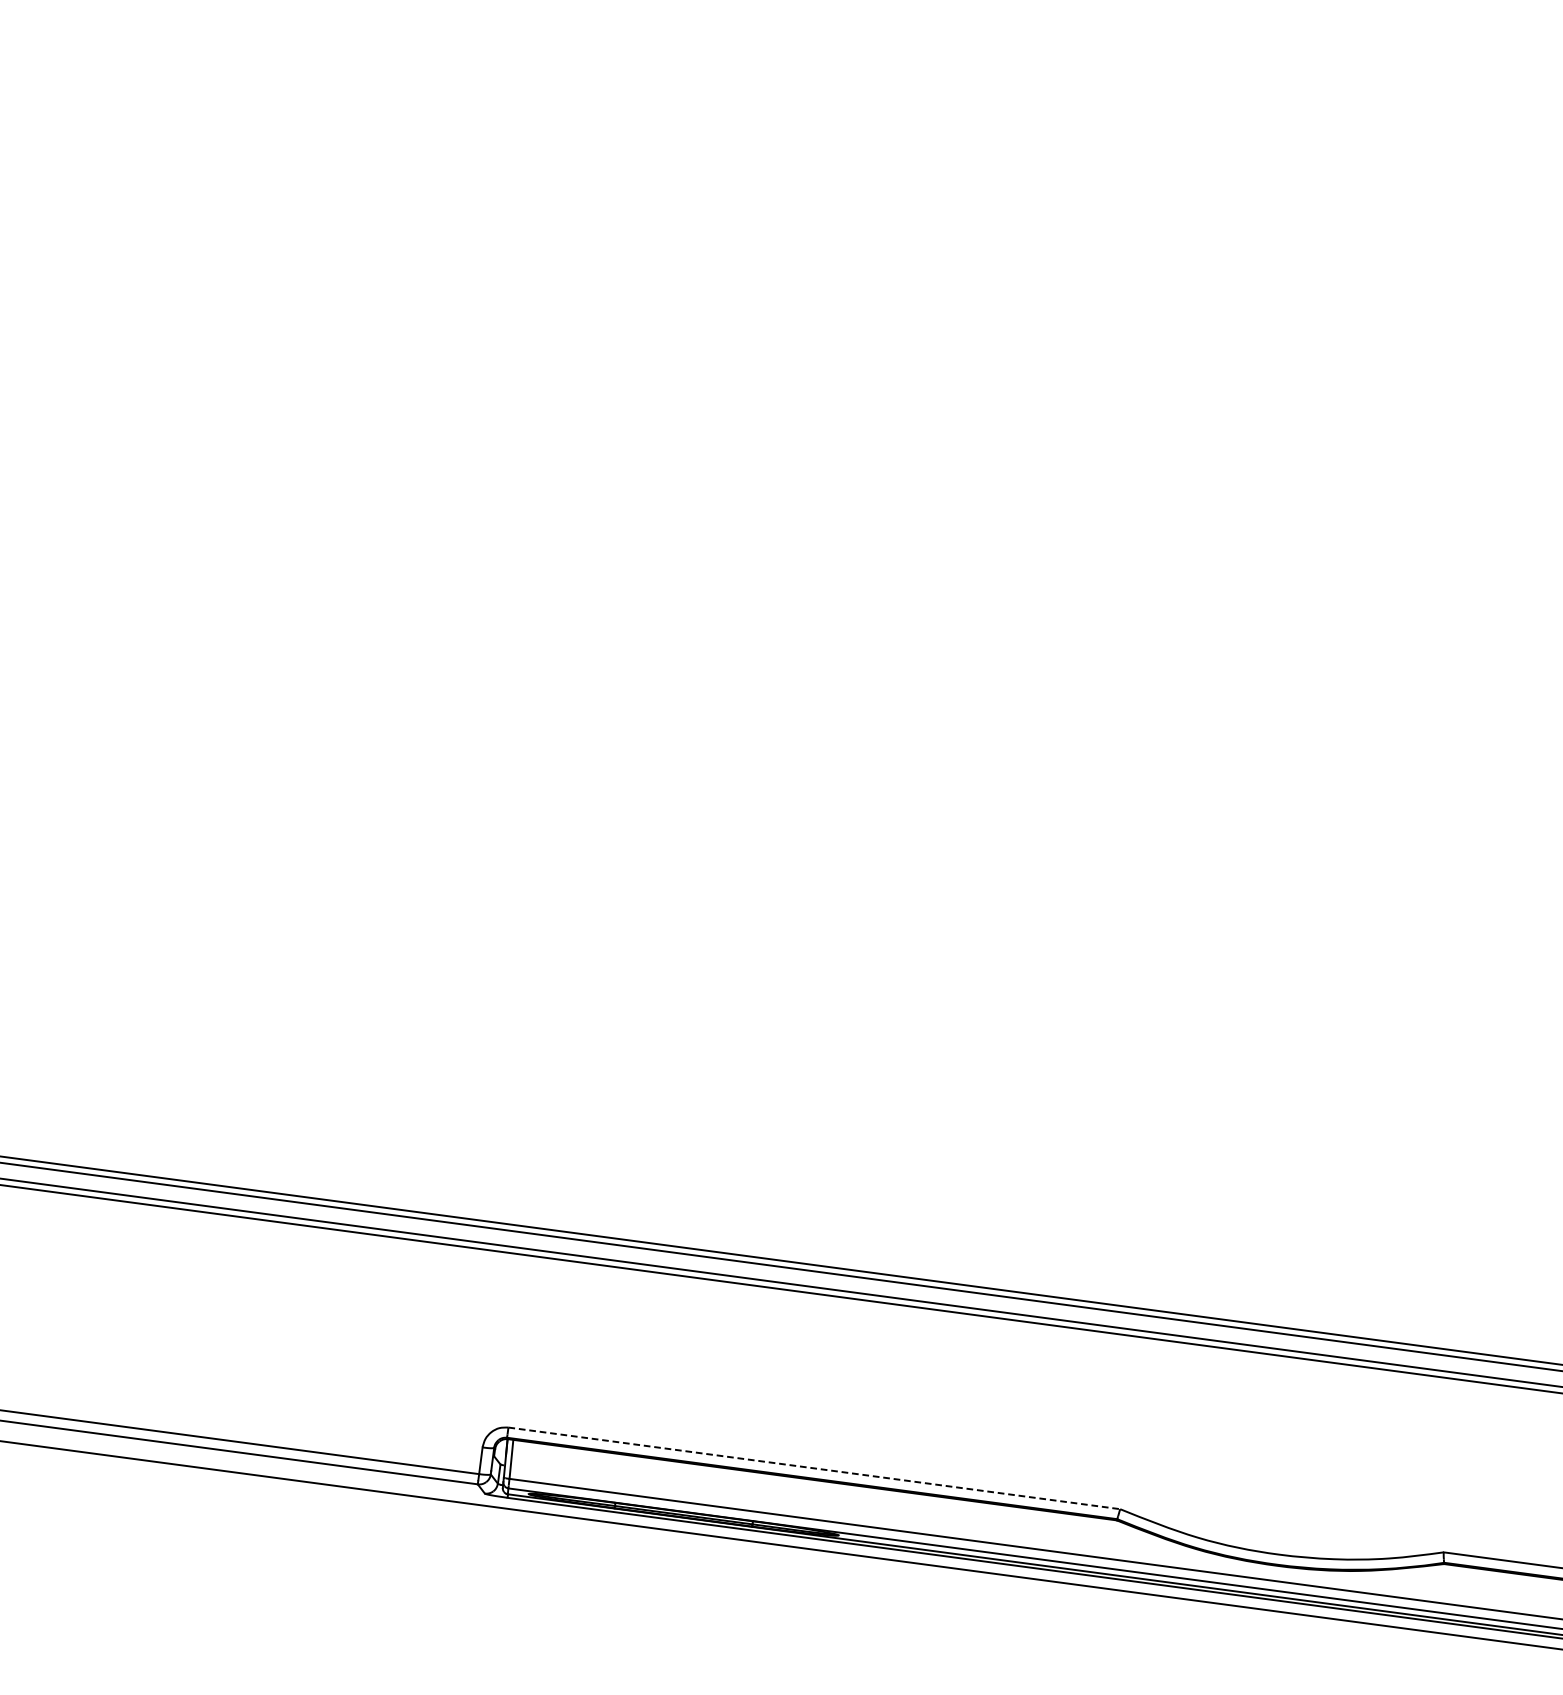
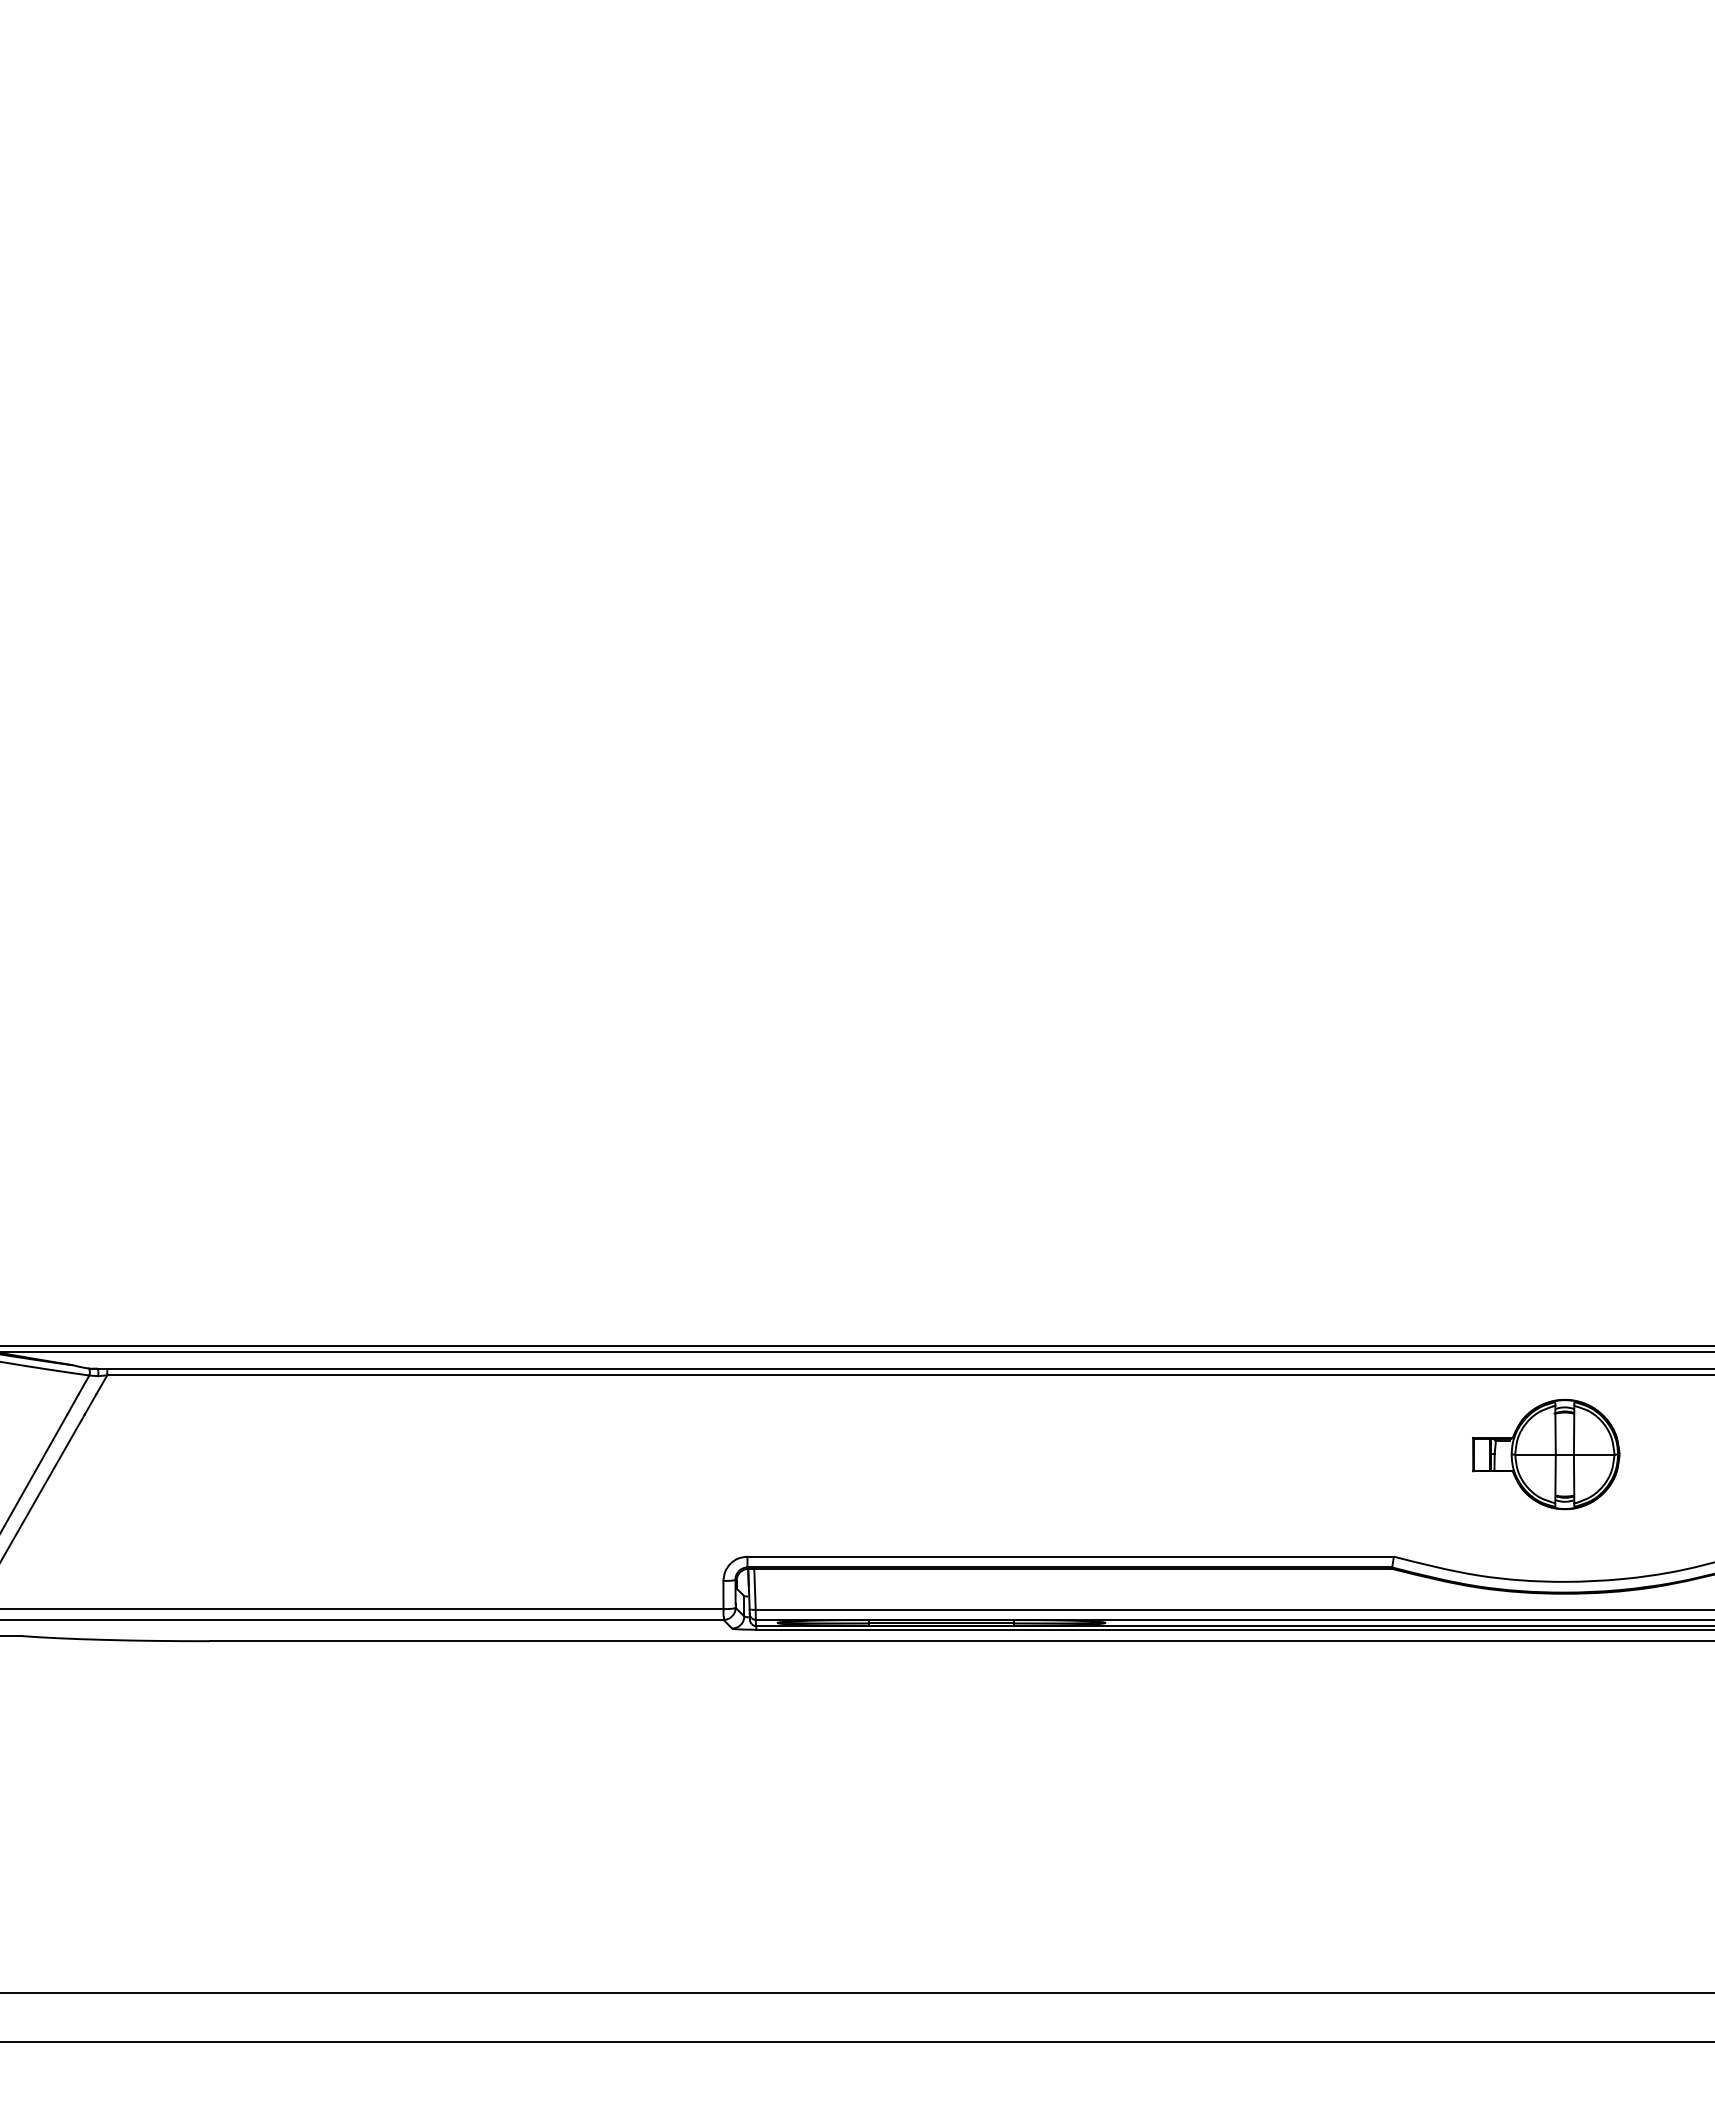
part: (1277, 1431) -> (1546, 1454), added
line: (815, 1468) -> (1071, 1556), dashed -> solid

